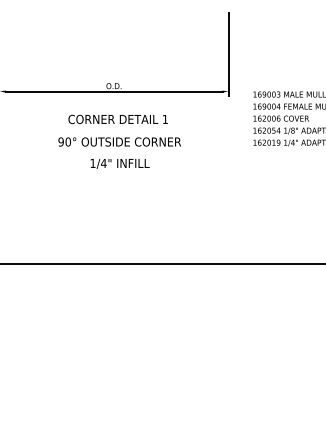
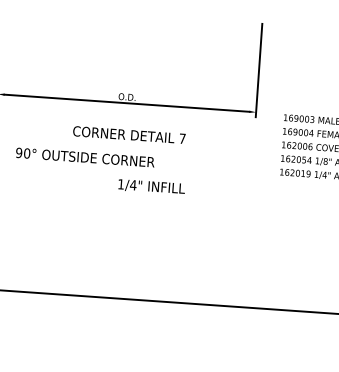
text: (164, 119) -> (181, 138), 1 -> 7
text: (119, 141) -> (85, 156), moved
text: (119, 163) -> (151, 186), moved

